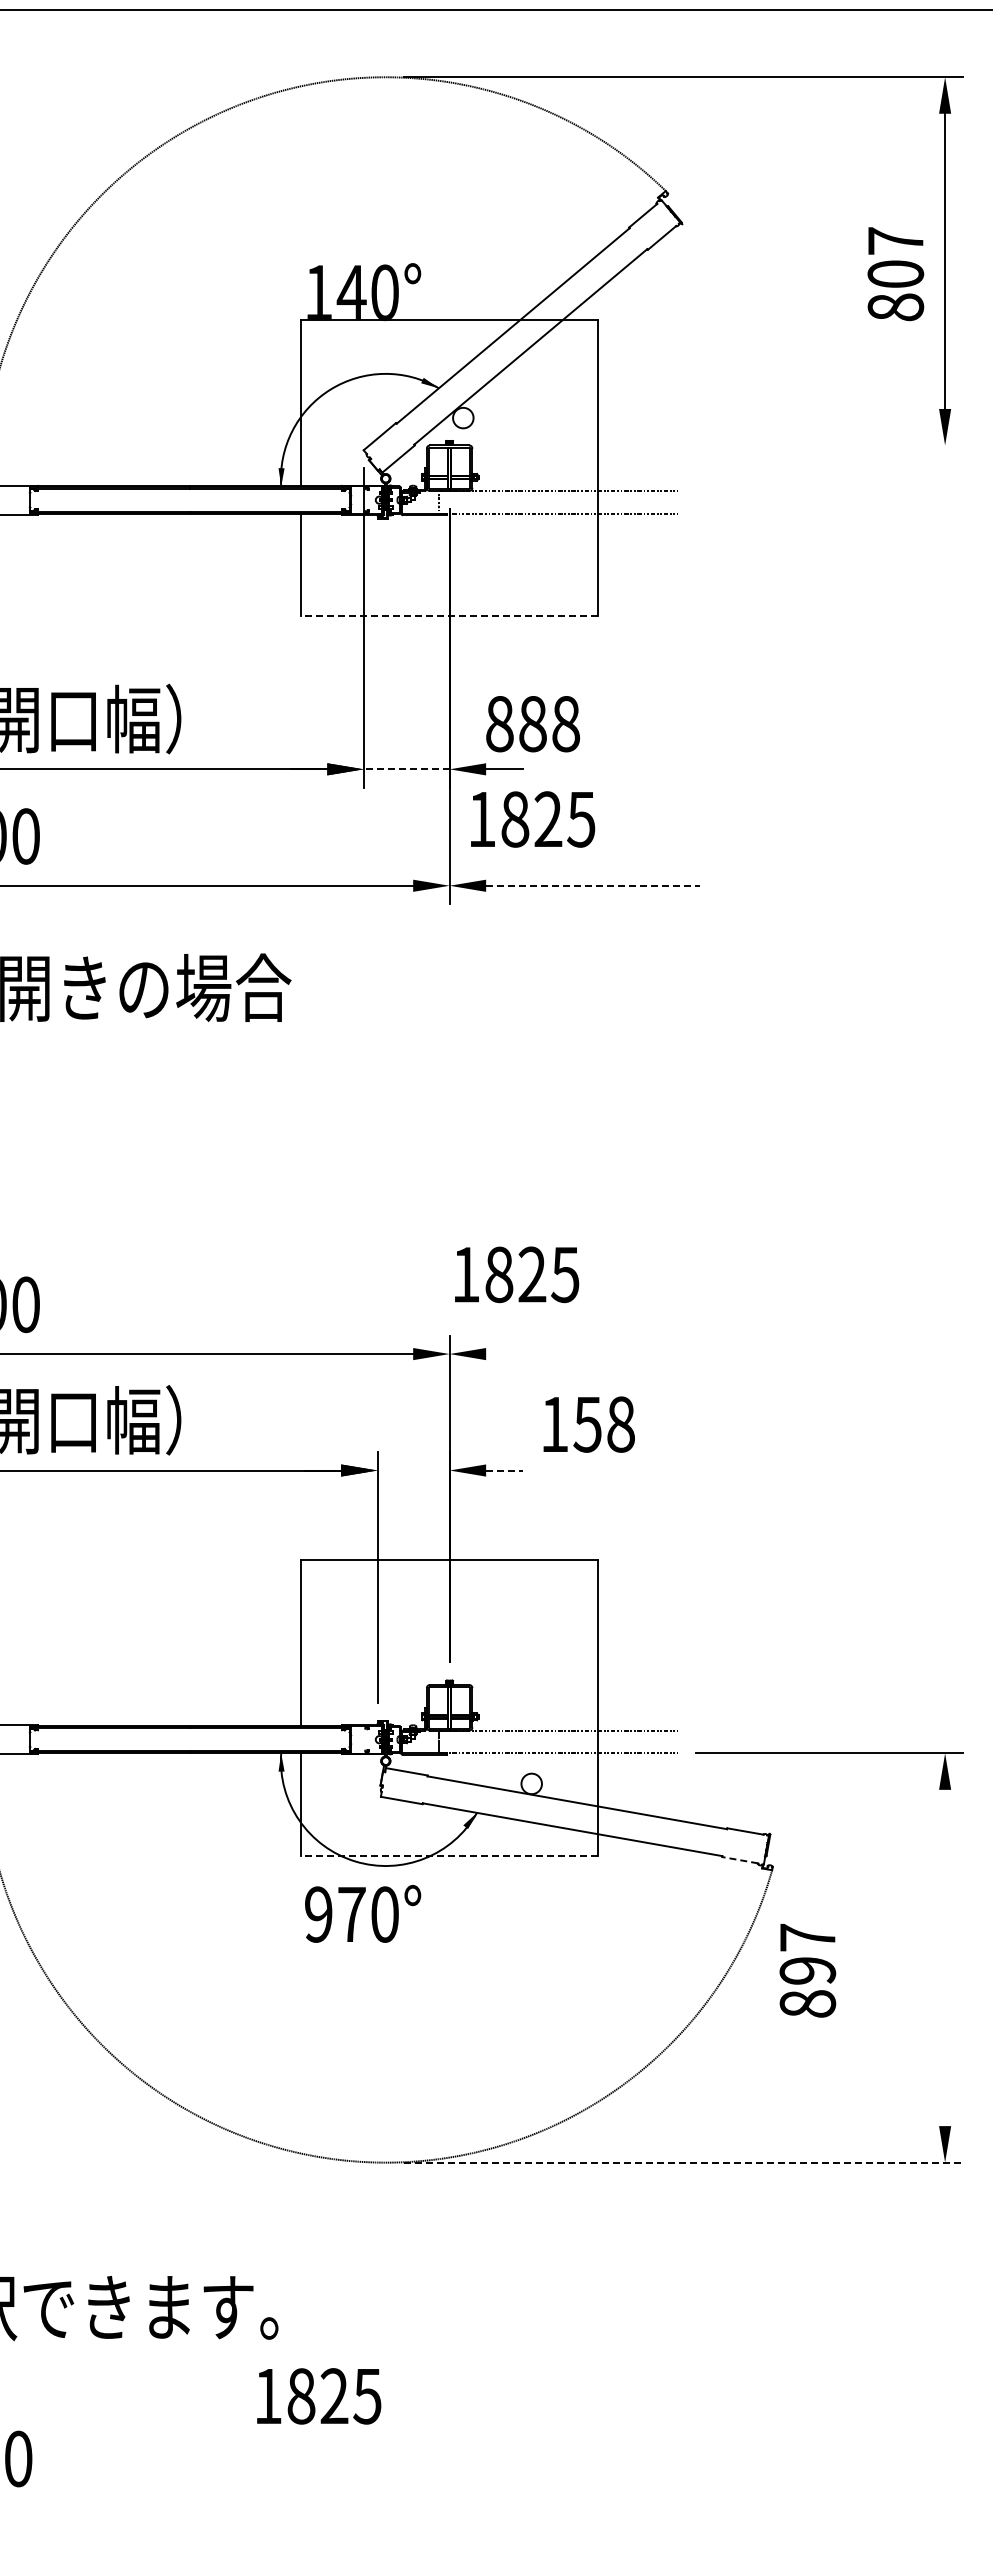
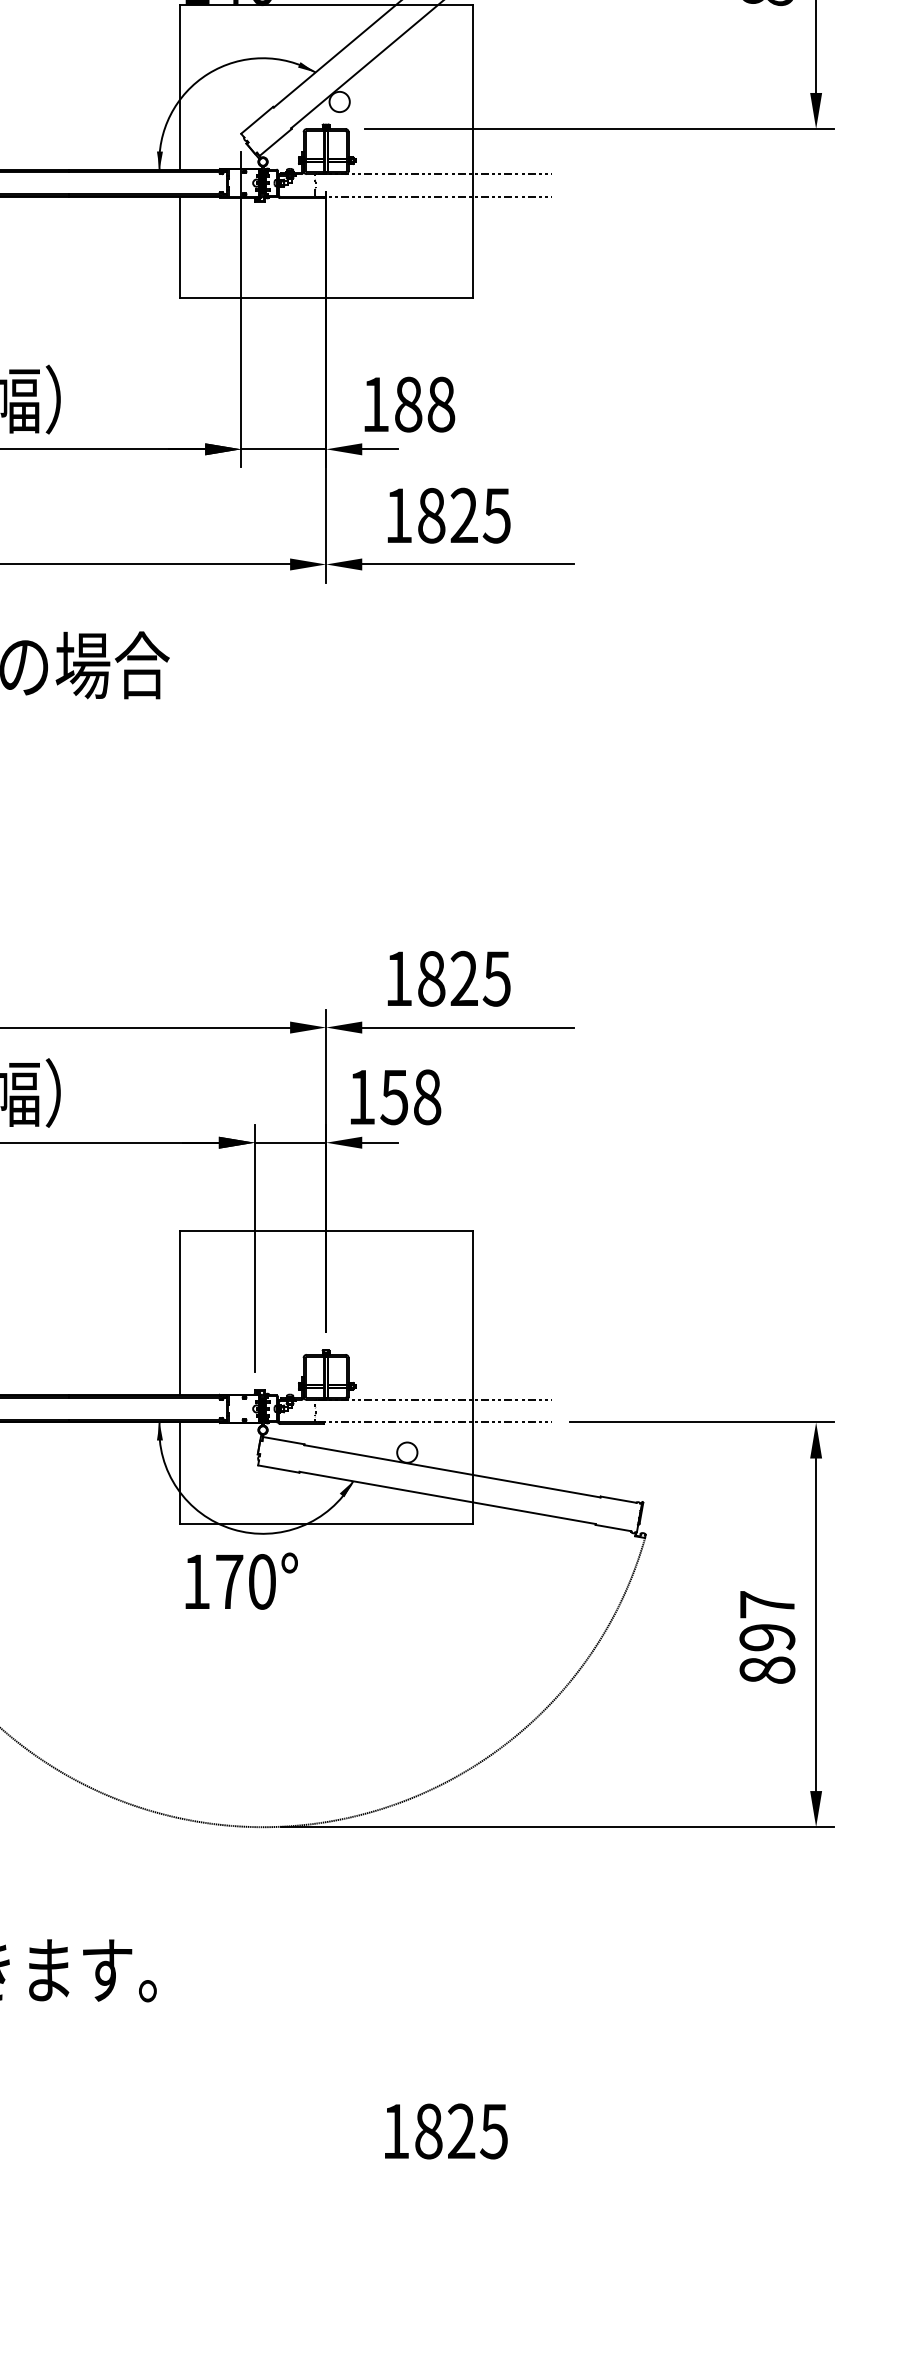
line: (725, 445) -> (598, 129), added
line: (449, 616) -> (326, 298), dashed -> solid
text: (499, 724) -> (375, 404), 888 -> 188
line: (406, 769) -> (283, 449), dashed -> solid
text: (533, 819) -> (449, 515), moved
line: (593, 885) -> (468, 564), dashed -> solid
text: (517, 1274) -> (449, 978), moved
line: (593, 1354) -> (468, 1028), added
text: (588, 1424) -> (395, 1097), moved
line: (413, 1470) -> (290, 1142), added
line: (504, 1470) -> (380, 1142), dashed -> solid
line: (449, 1855) -> (326, 1523), dashed -> solid
line: (739, 1860) -> (612, 1528), dashed -> solid
text: (318, 1914) -> (196, 1581), 970° -> 170°
line: (945, 1957) -> (816, 1624), added
text: (807, 1970) -> (767, 1637), moved
line: (683, 2162) -> (557, 1827), dashed -> solid
text: (319, 2396) -> (446, 2131), moved

